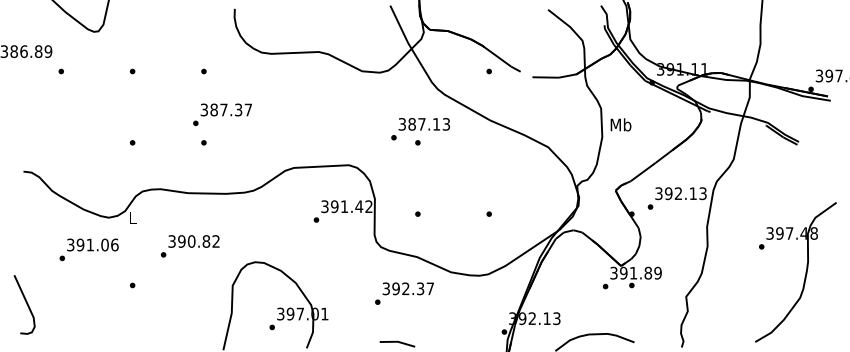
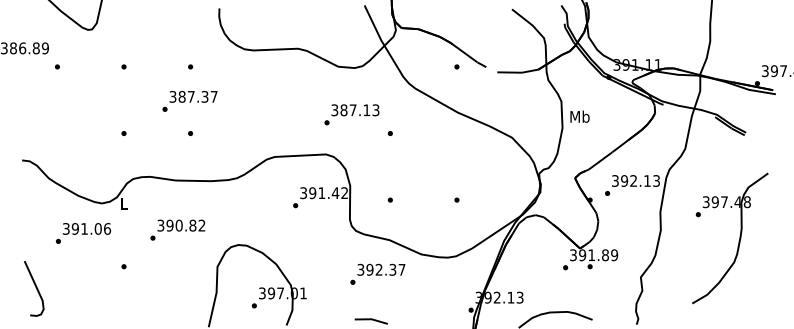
text: (222, 113) -> (189, 100), moved
text: (420, 128) -> (351, 114), moved
part: (804, 275) -> (738, 241), moved
curve: (26, 303) -> (35, 287), moved

